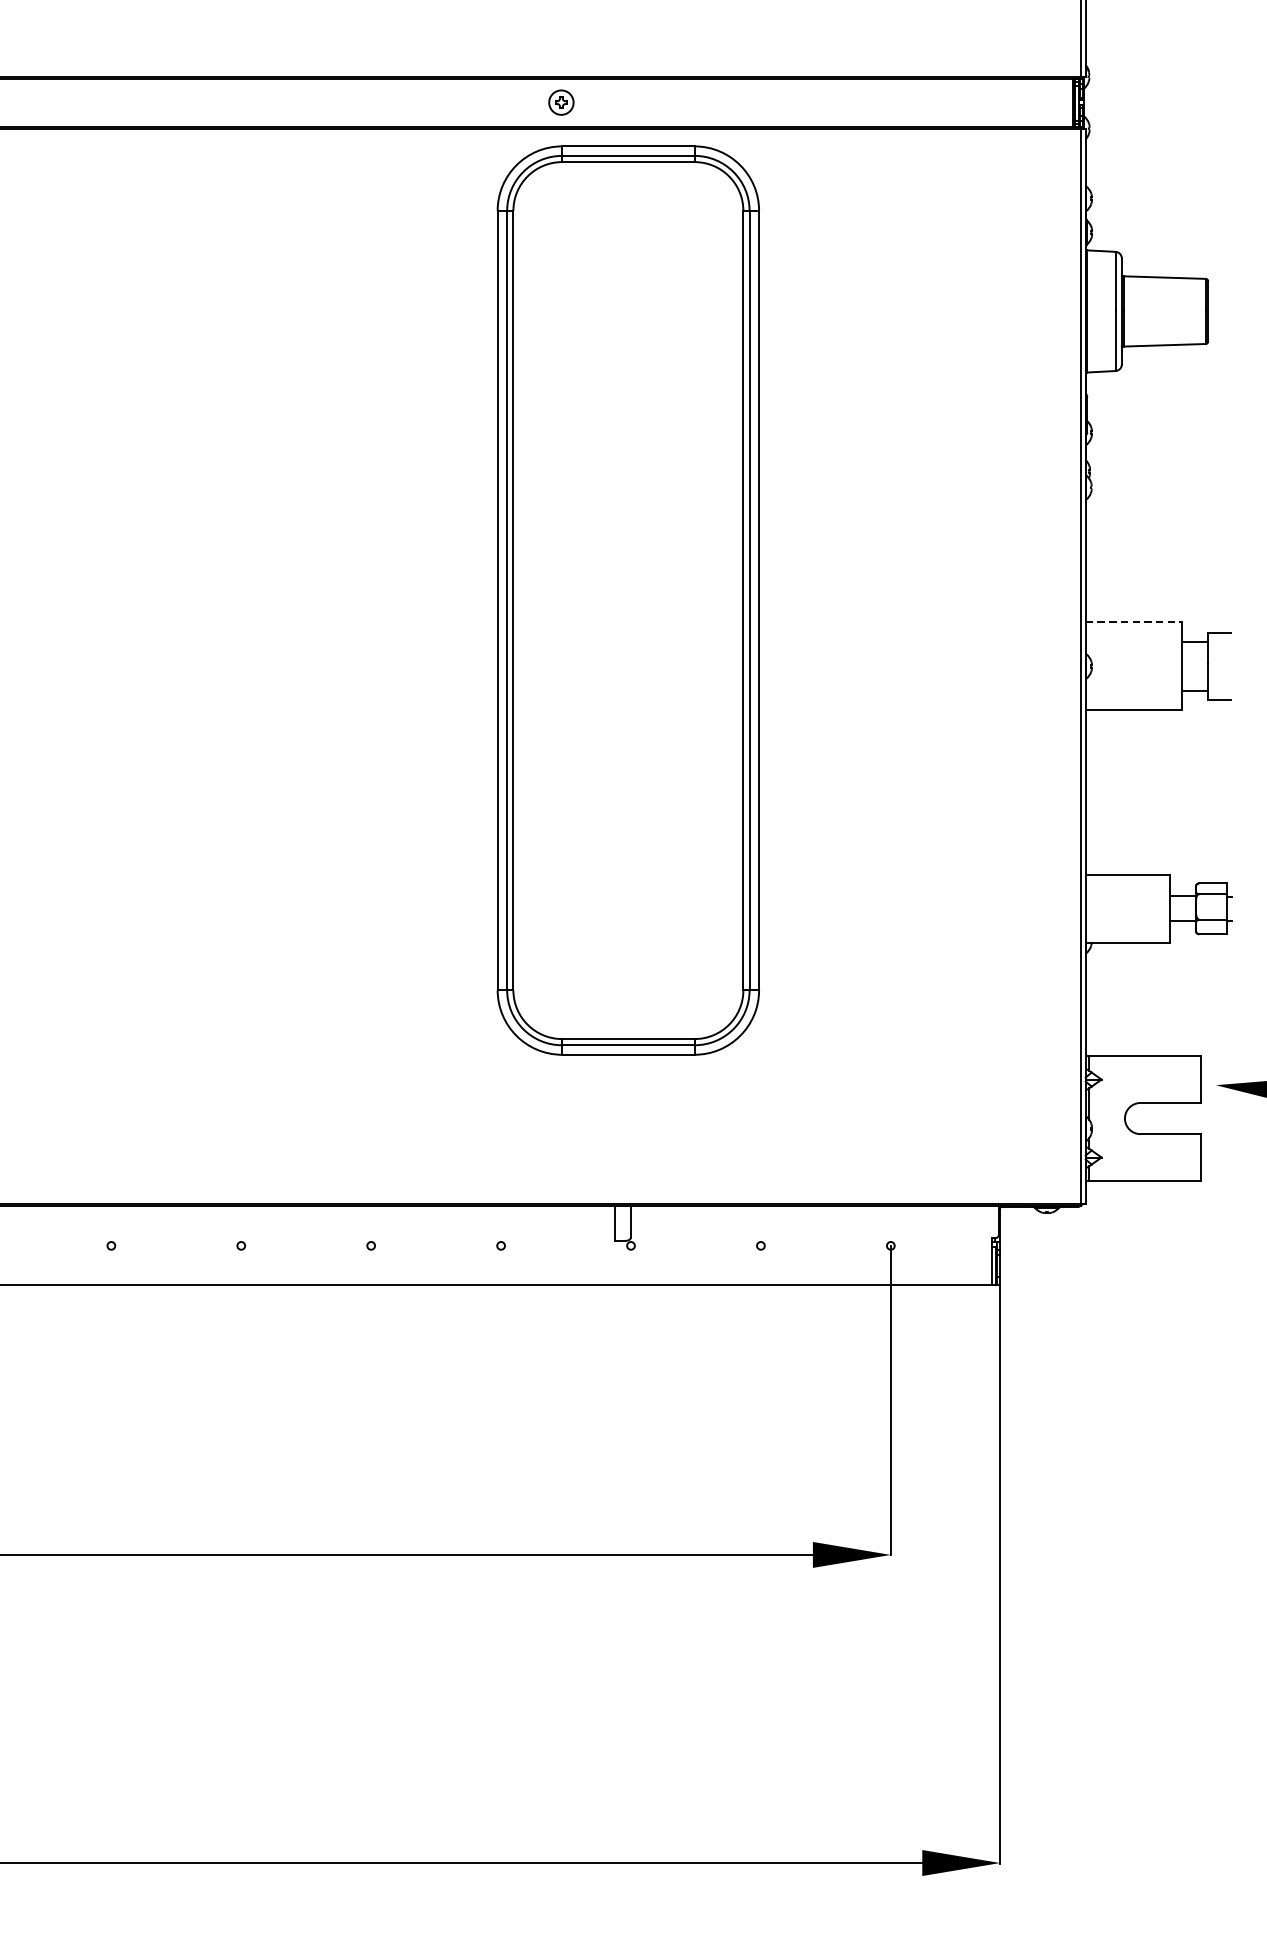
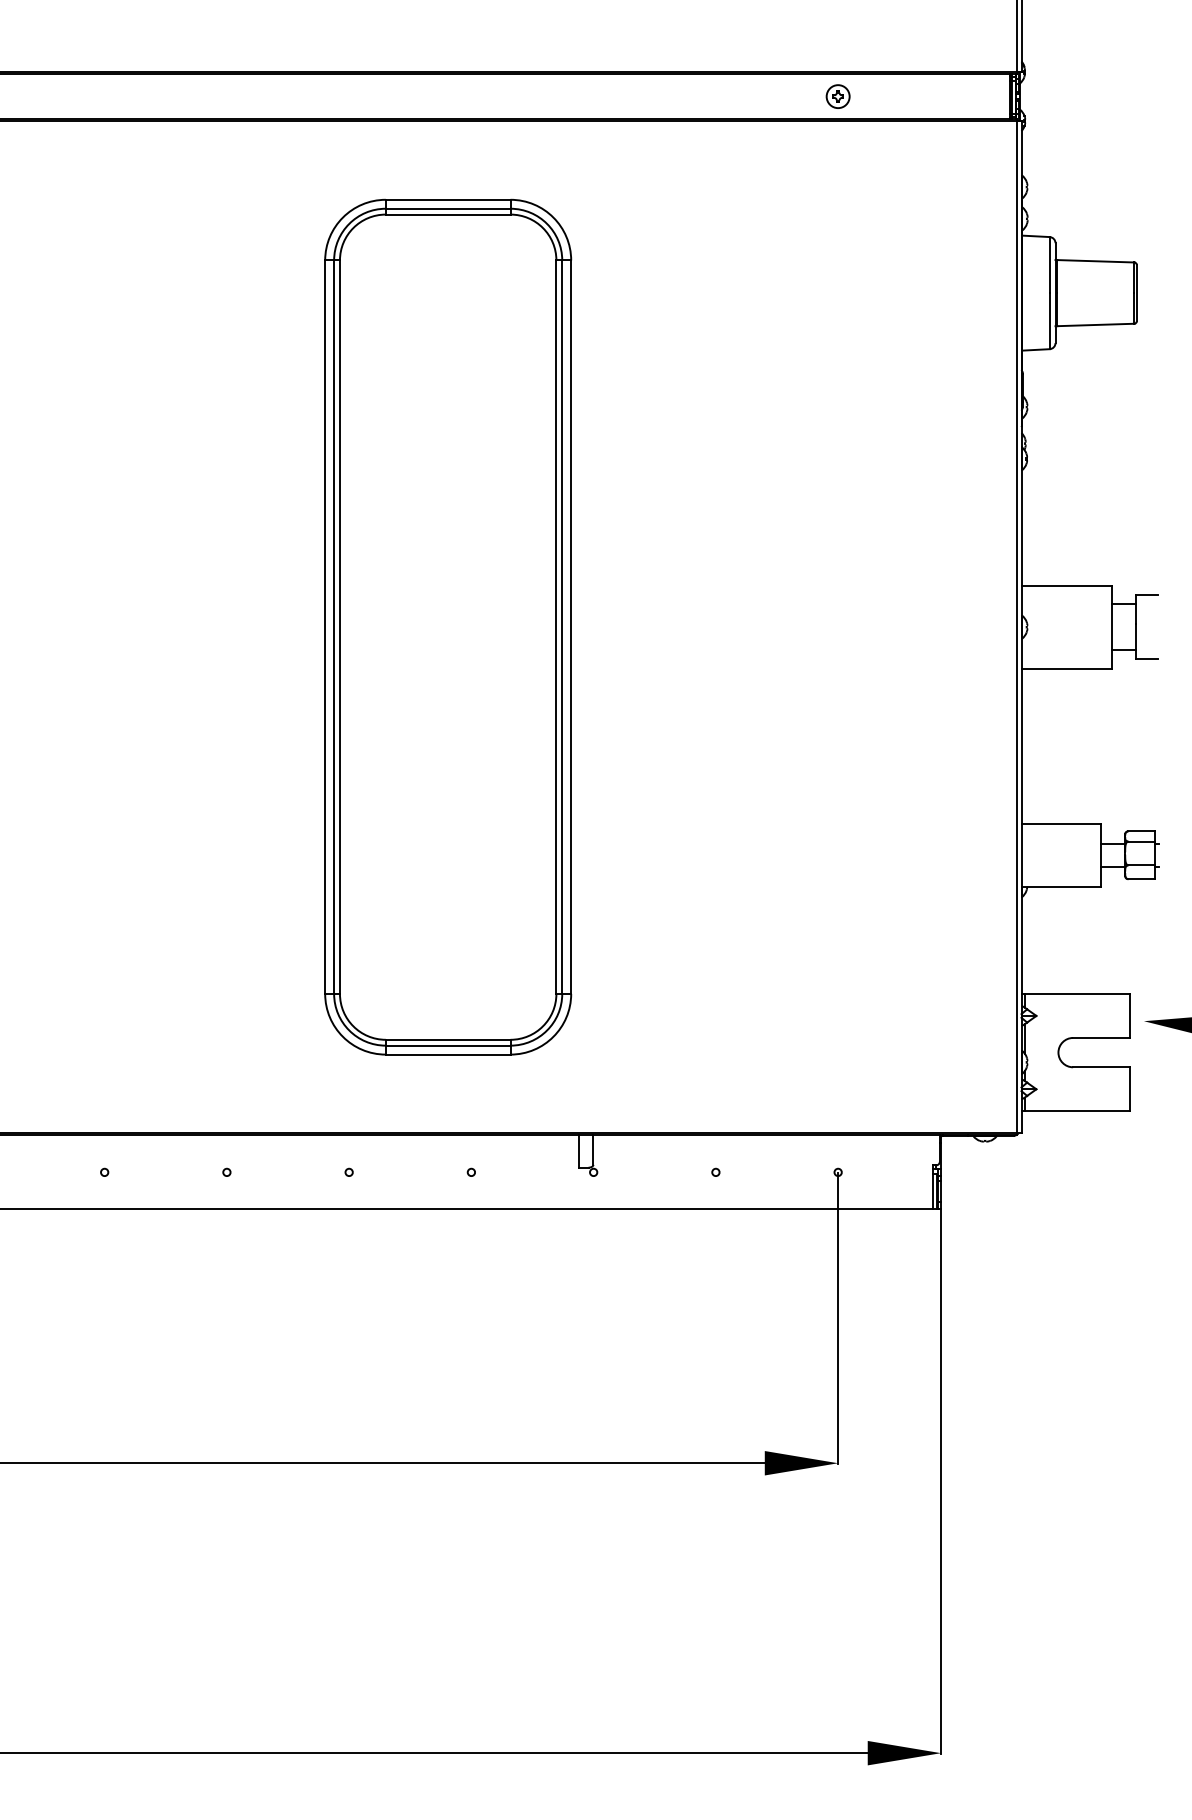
part: (560, 102) -> (837, 96), moved
part: (628, 599) -> (448, 626), moved
line: (1134, 622) -> (1067, 585), dashed -> solid

